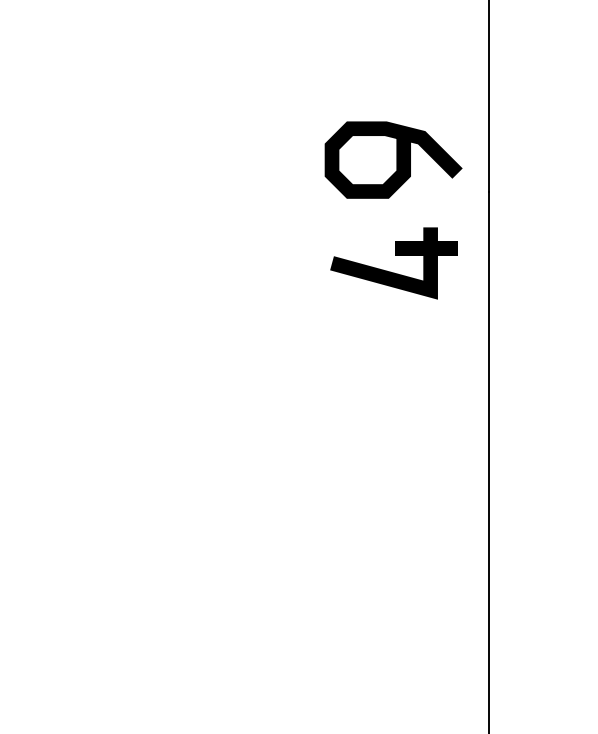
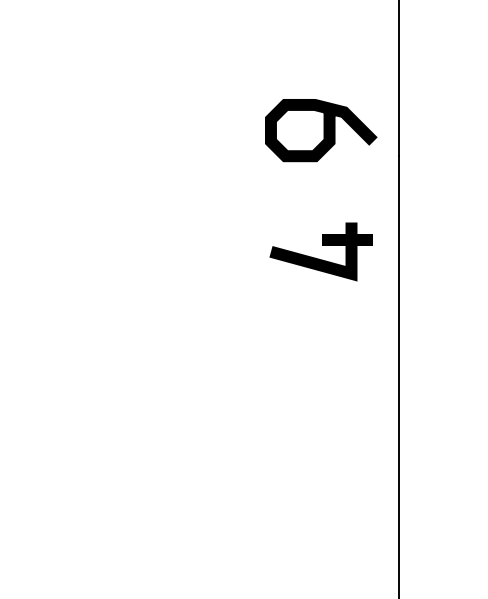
part: (395, 255) -> (322, 245), moved

